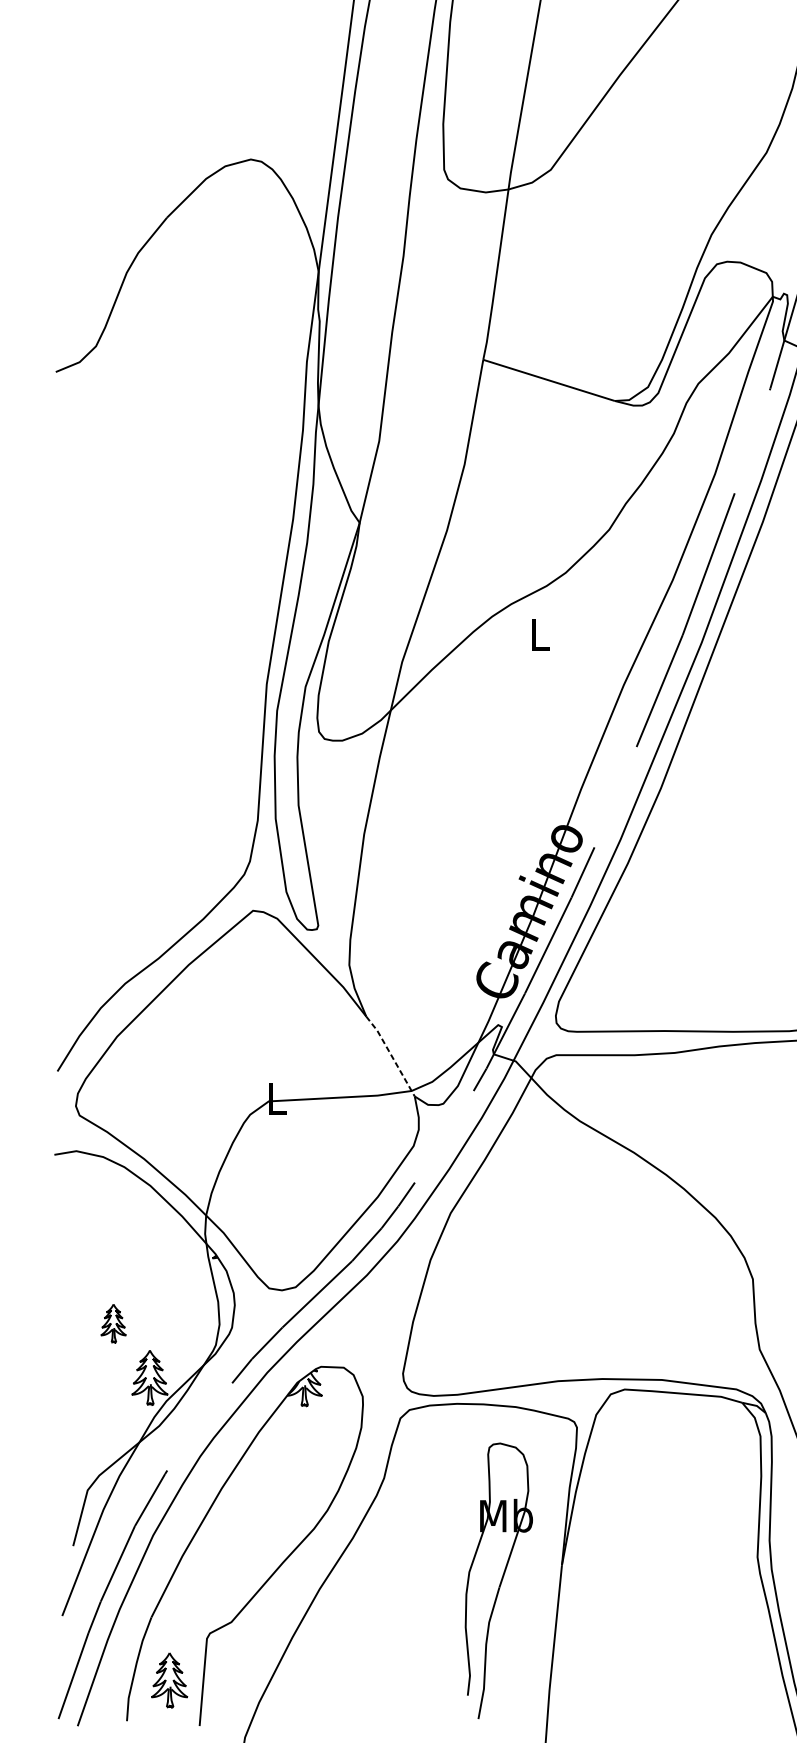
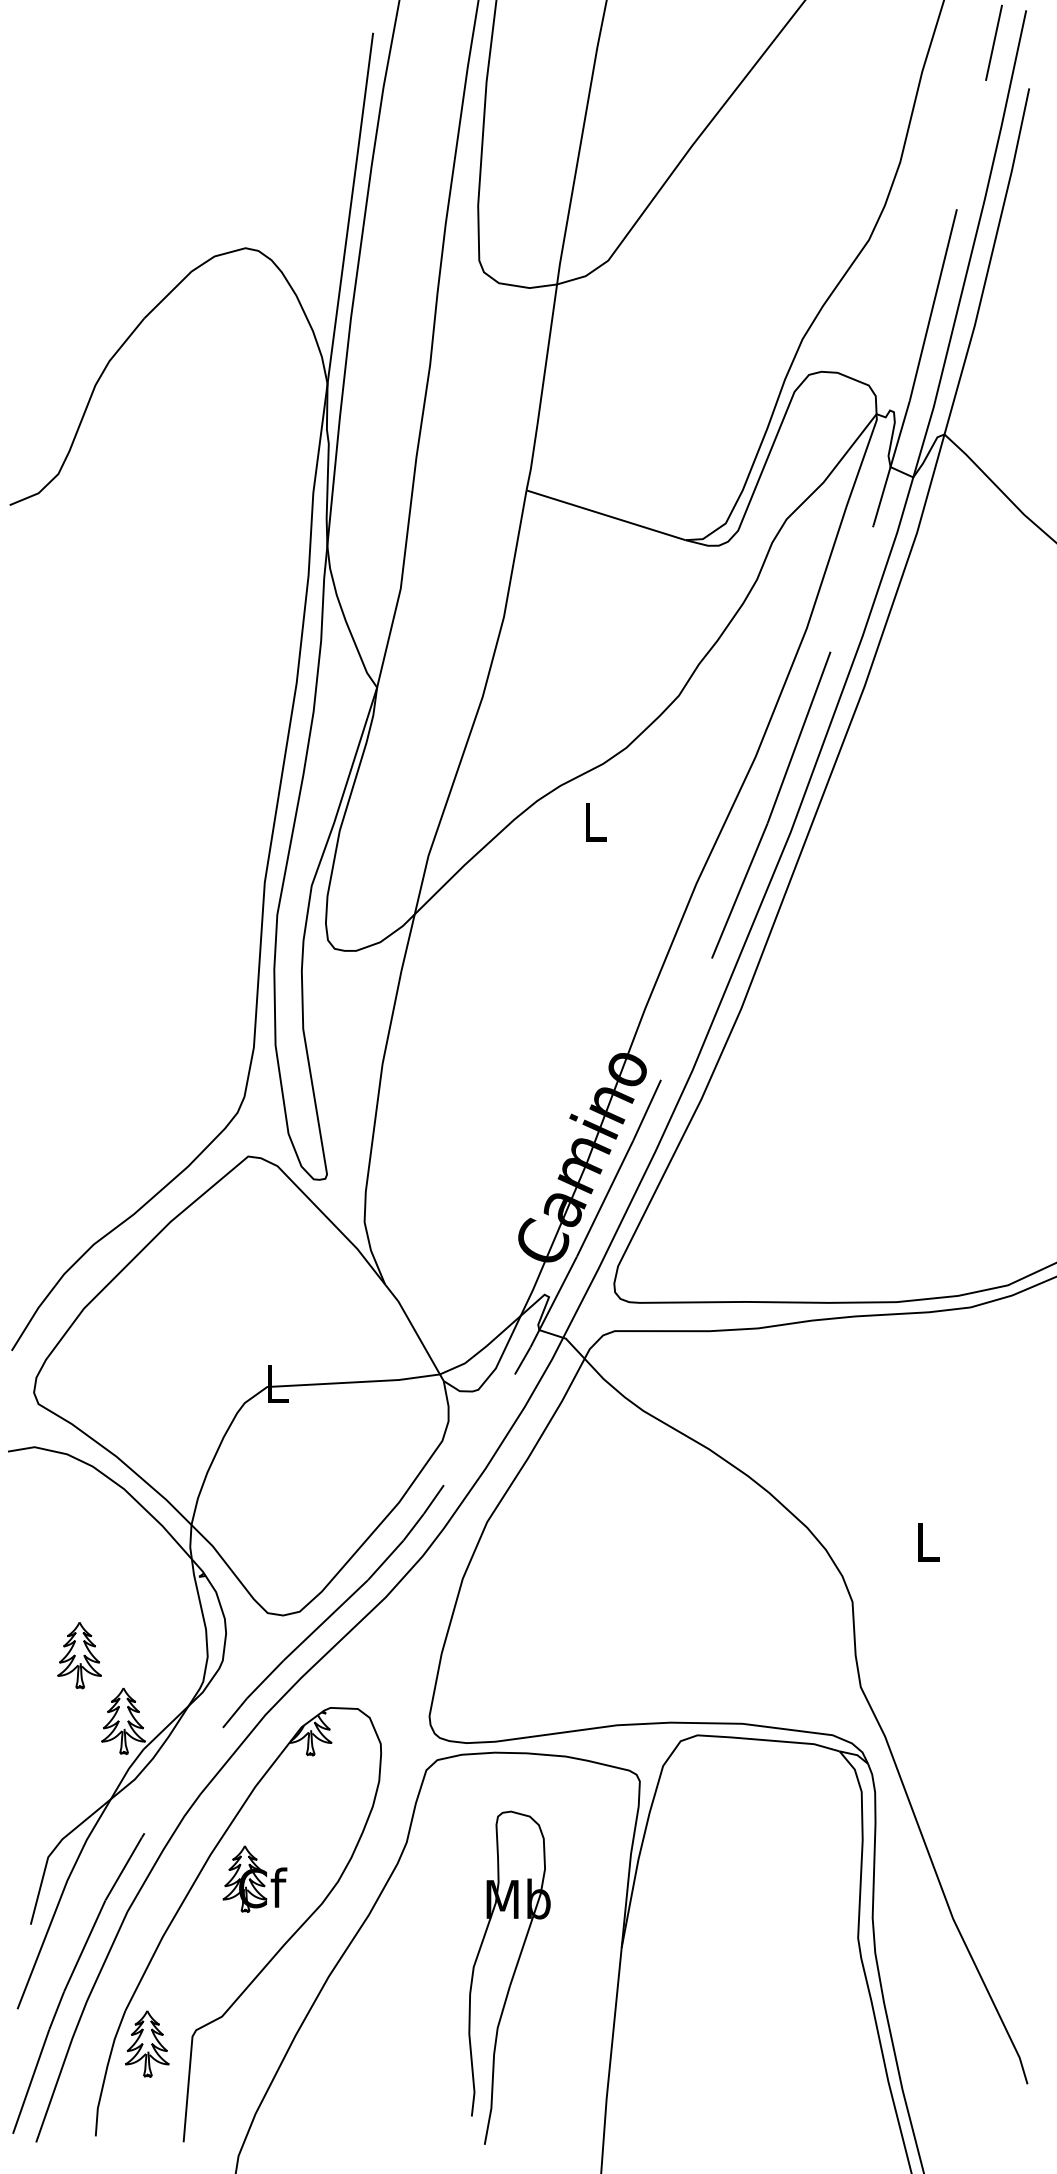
line: (391, 1055) -> (415, 1331), dashed -> solid
part: (113, 1323) -> (79, 1655), size x1.43
part: (258, 1507) -> (254, 1878), added
part: (498, 1580) -> (509, 1977), moved
part: (169, 1679) -> (147, 2043), moved

